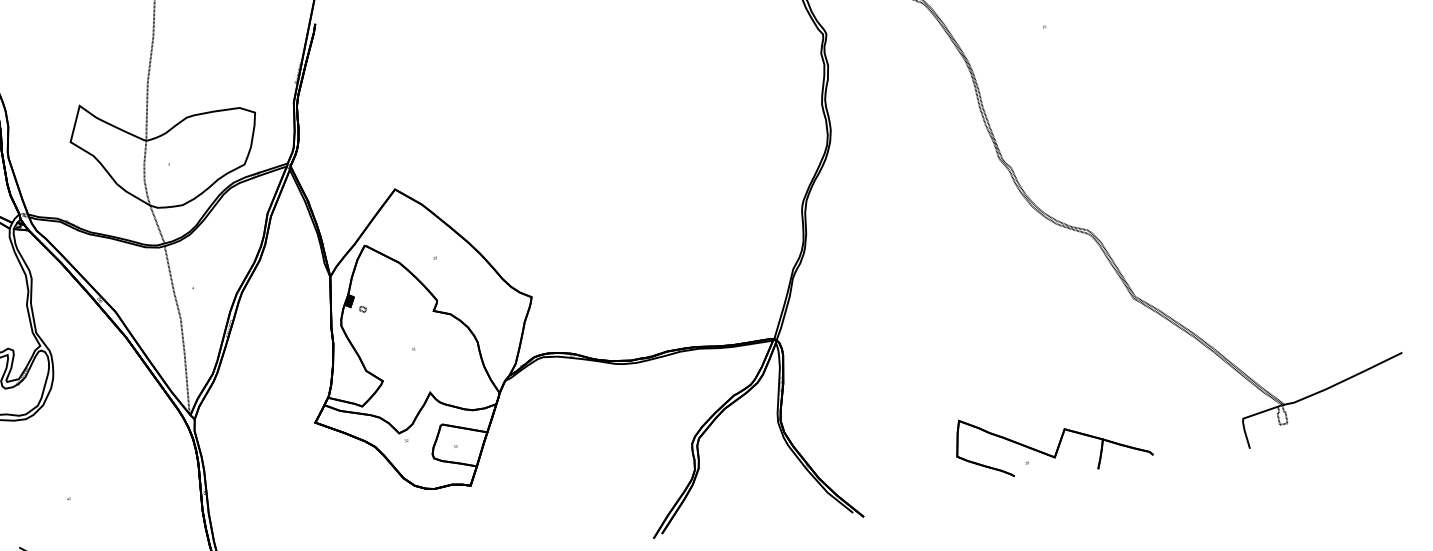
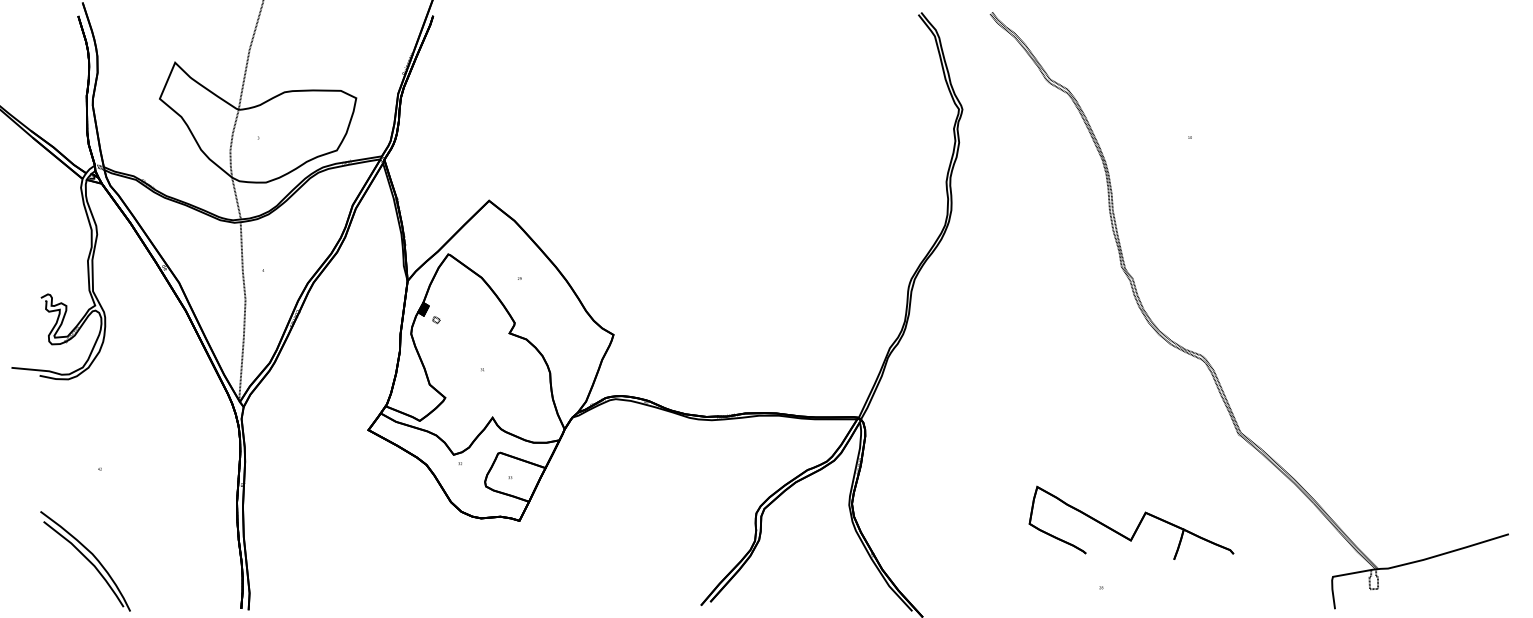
part: (1058, 442) -> (1137, 525), moved

